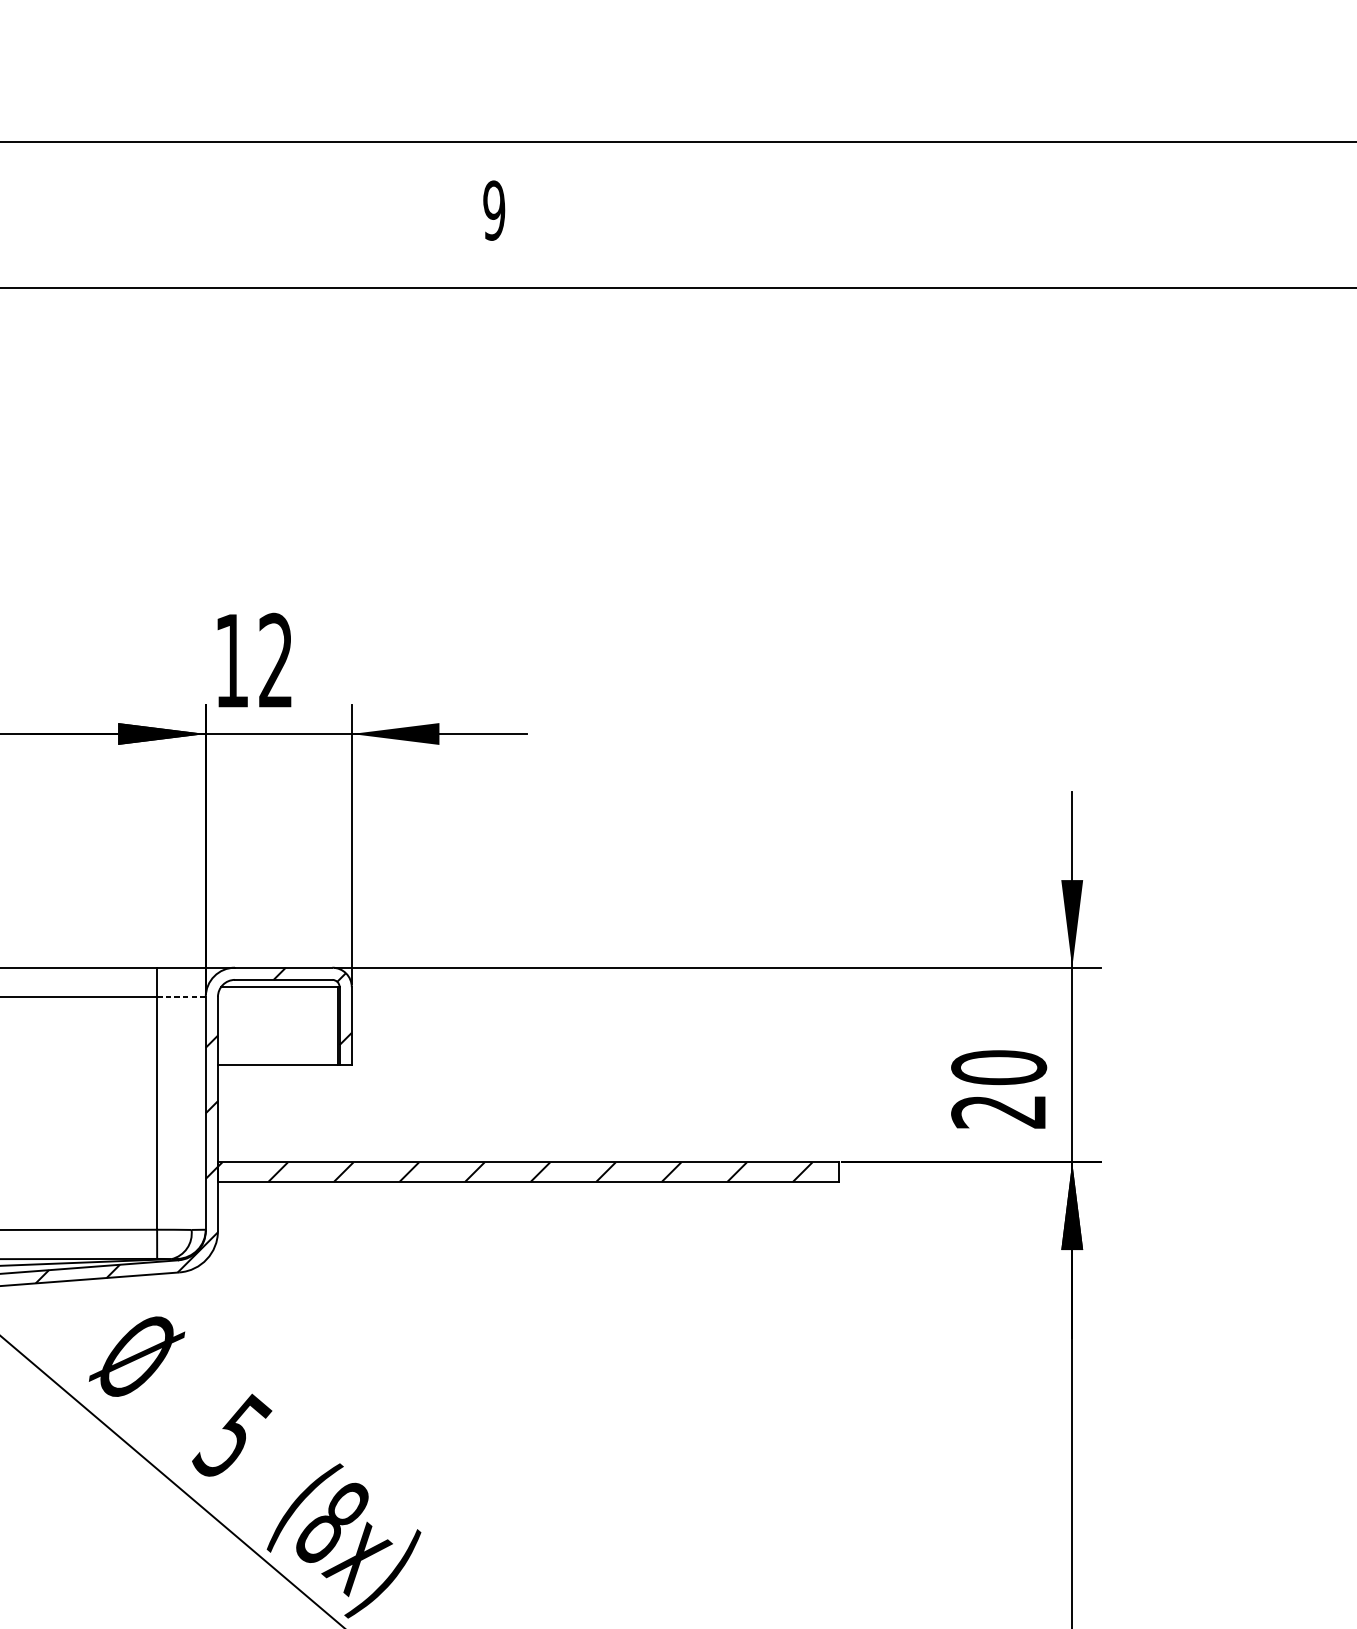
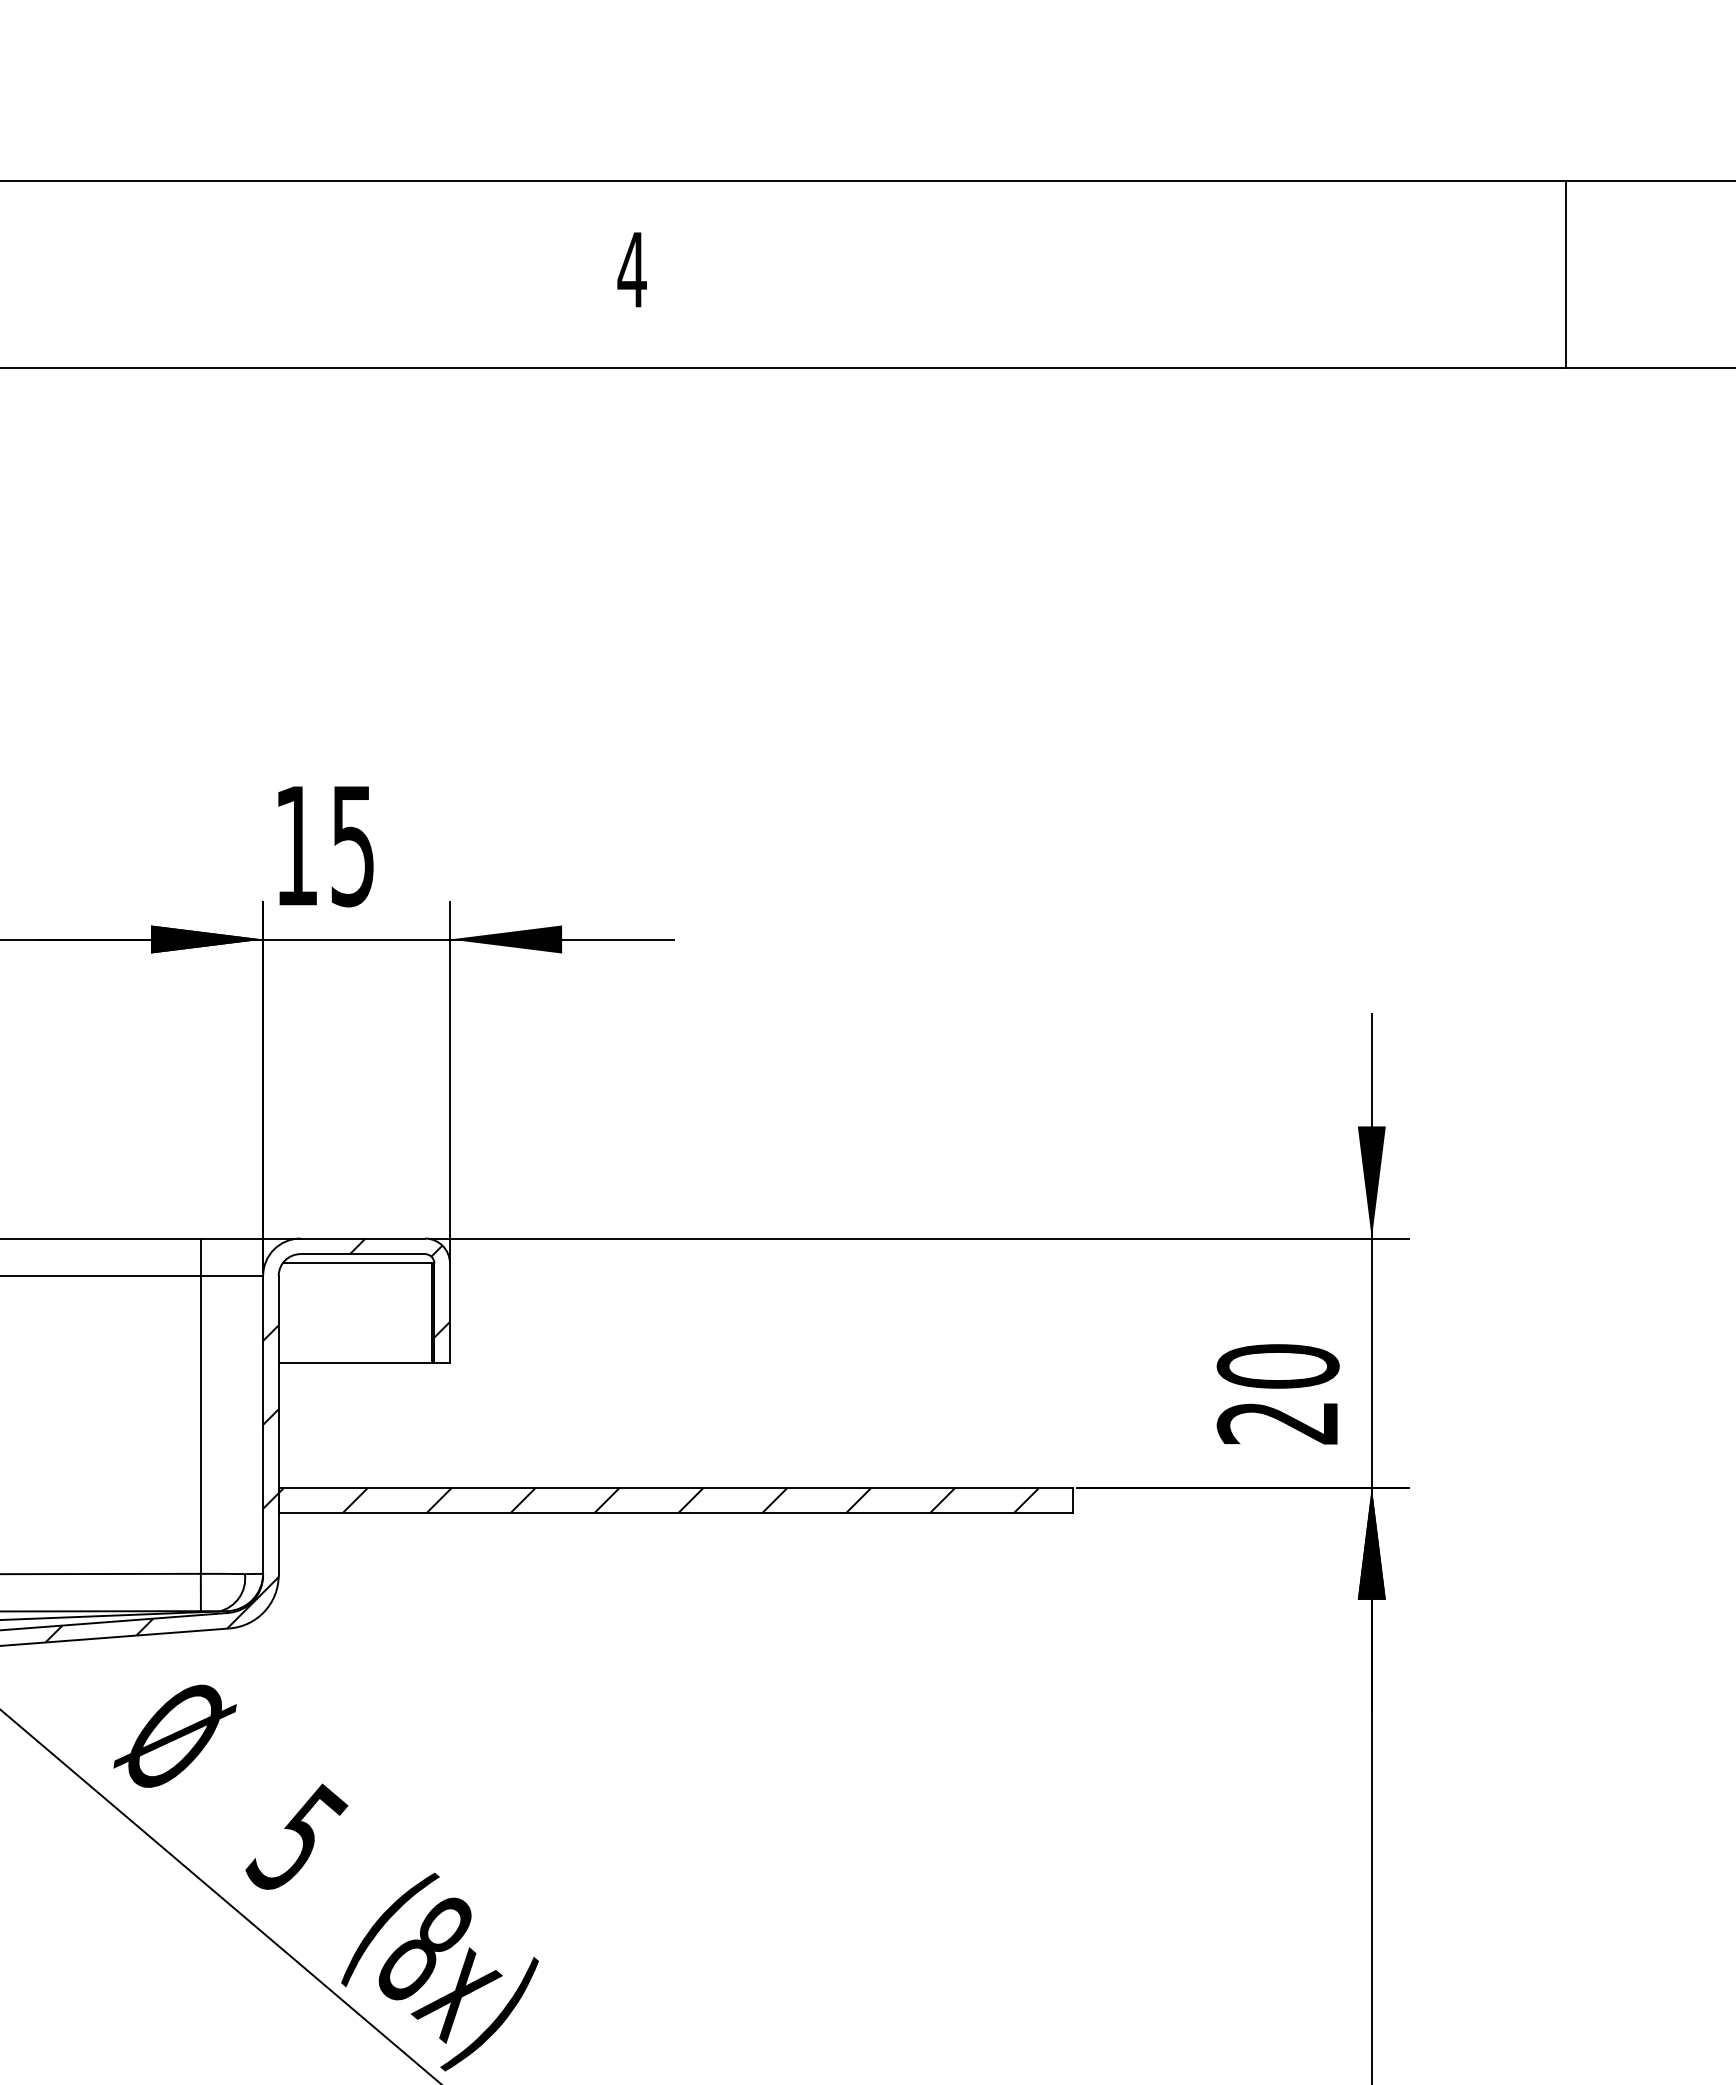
text: (493, 210) -> (631, 269), 9 -> 4
line: (1223, 214) -> (1565, 274), added
text: (275, 660) -> (352, 845), 12 -> 15
line: (181, 996) -> (232, 1275), dashed -> solid

